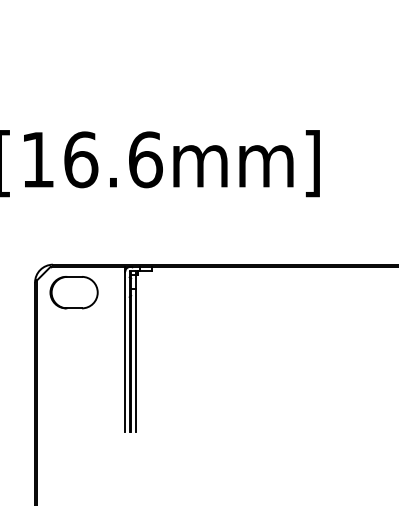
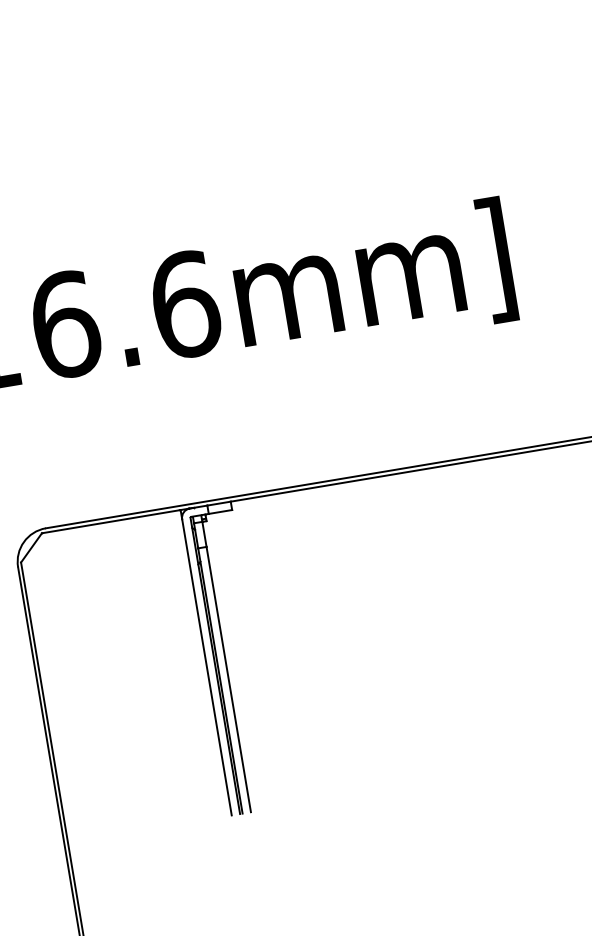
part: (73, 292) -> (92, 573), removed

